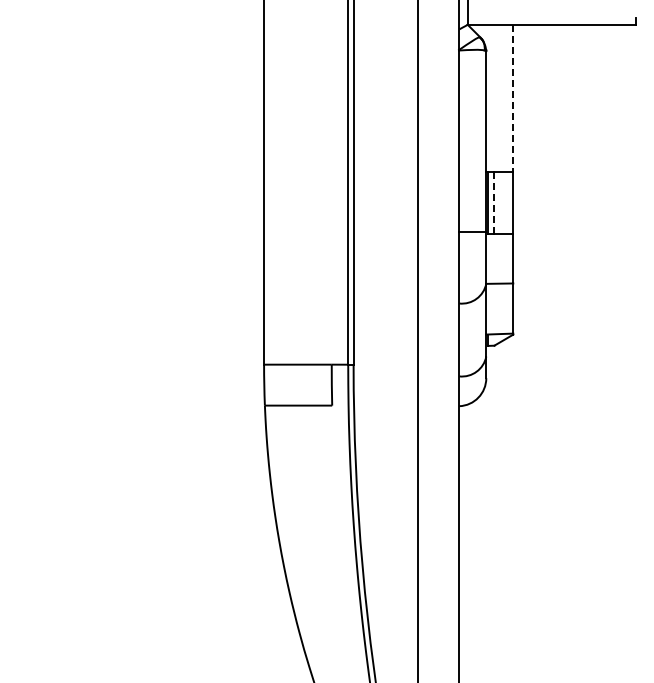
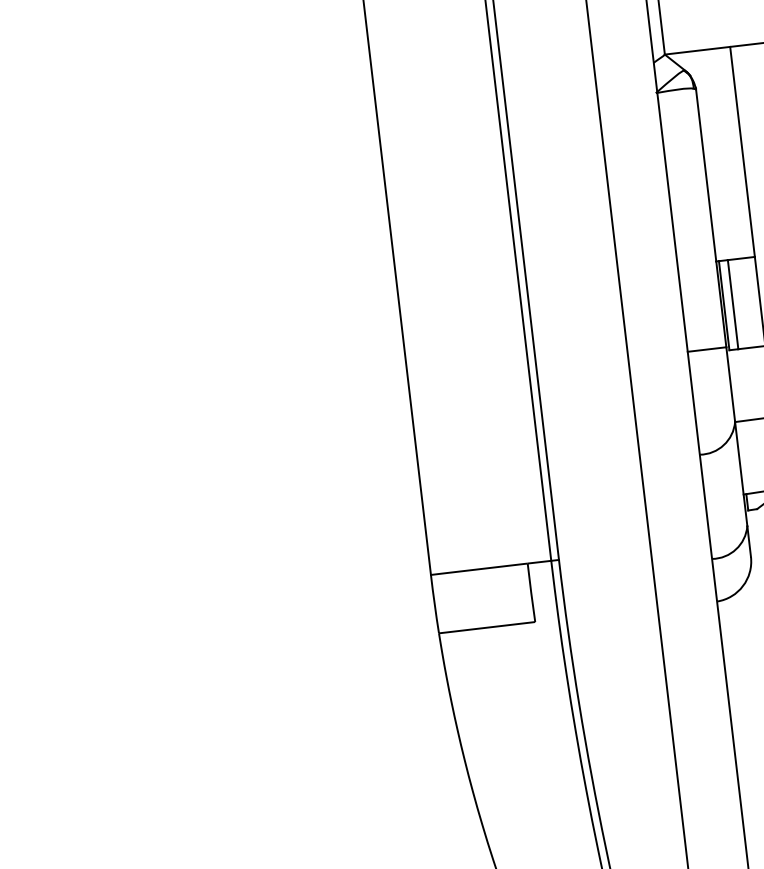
line: (513, 98) -> (742, 152), dashed -> solid
line: (494, 202) -> (733, 304), dashed -> solid

